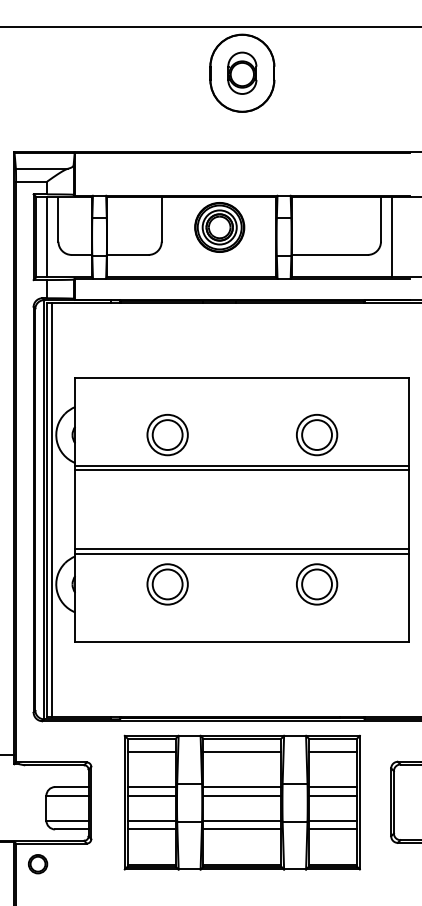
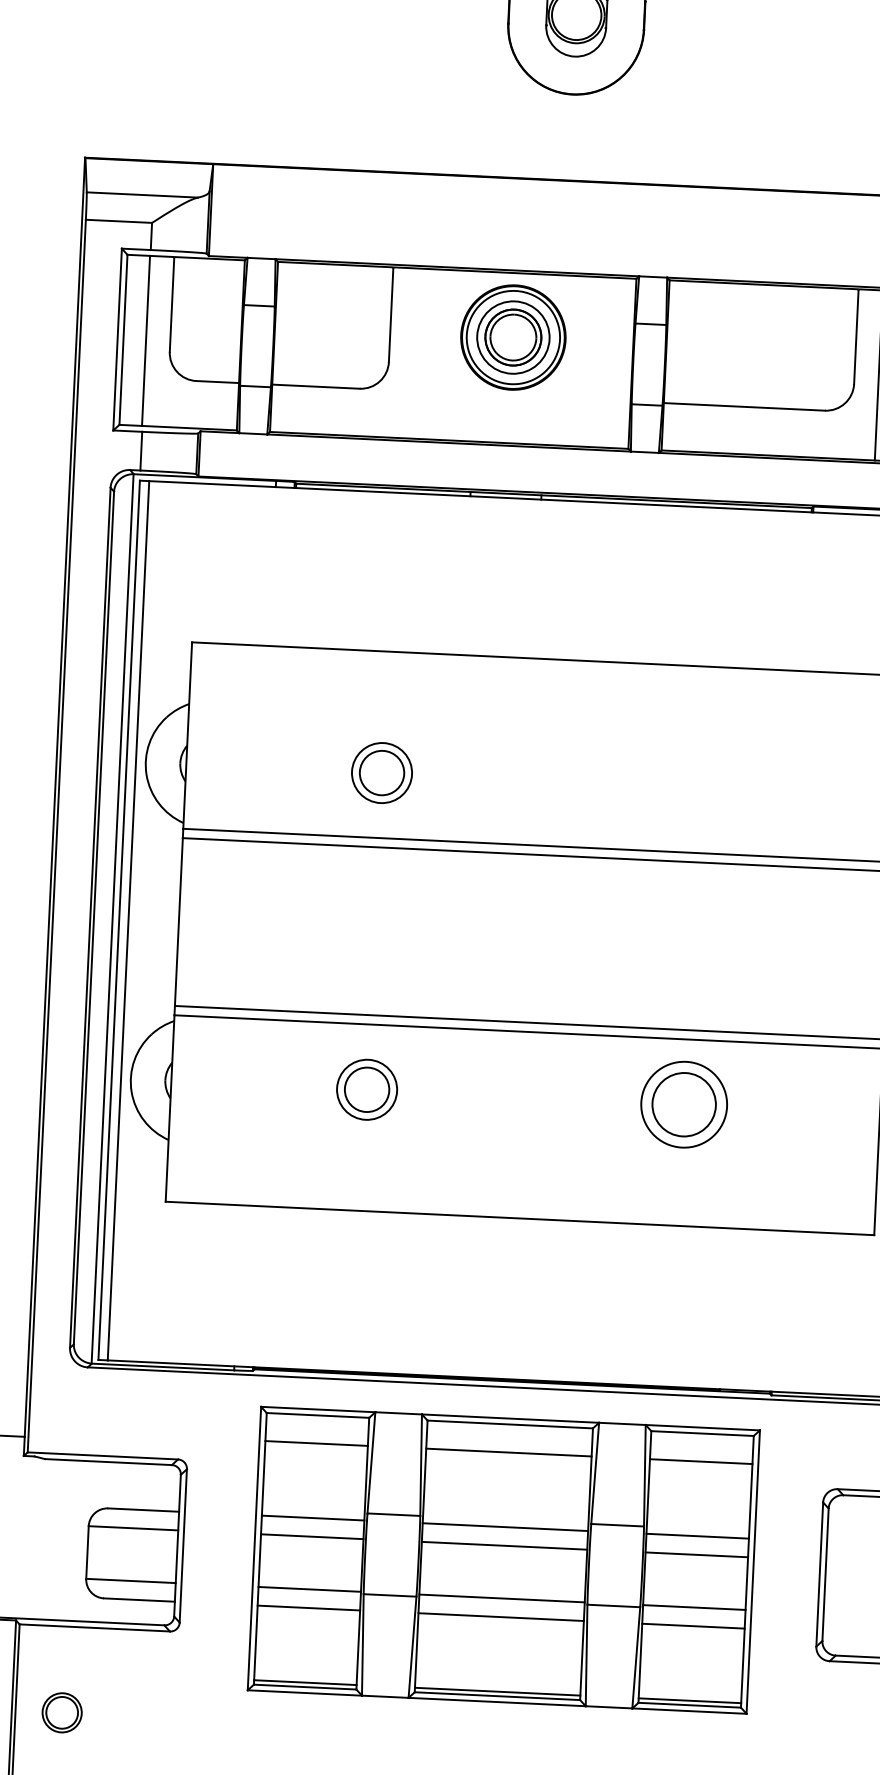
part: (167, 435) -> (381, 773), size x0.7
part: (317, 435) -> (700, 788), removed
part: (167, 584) -> (366, 1089), size x0.7
part: (38, 864) -> (63, 1713), moved

